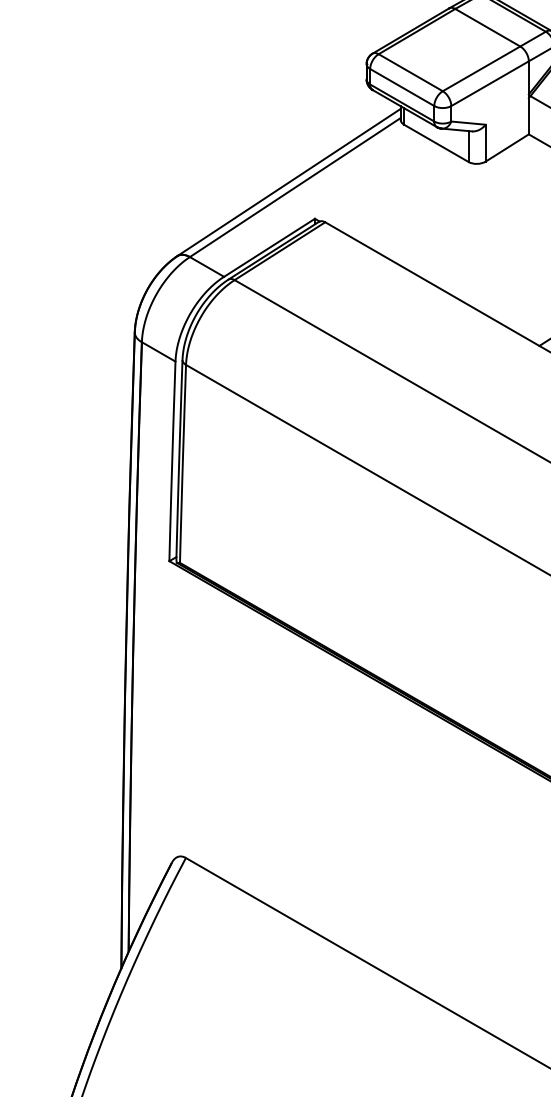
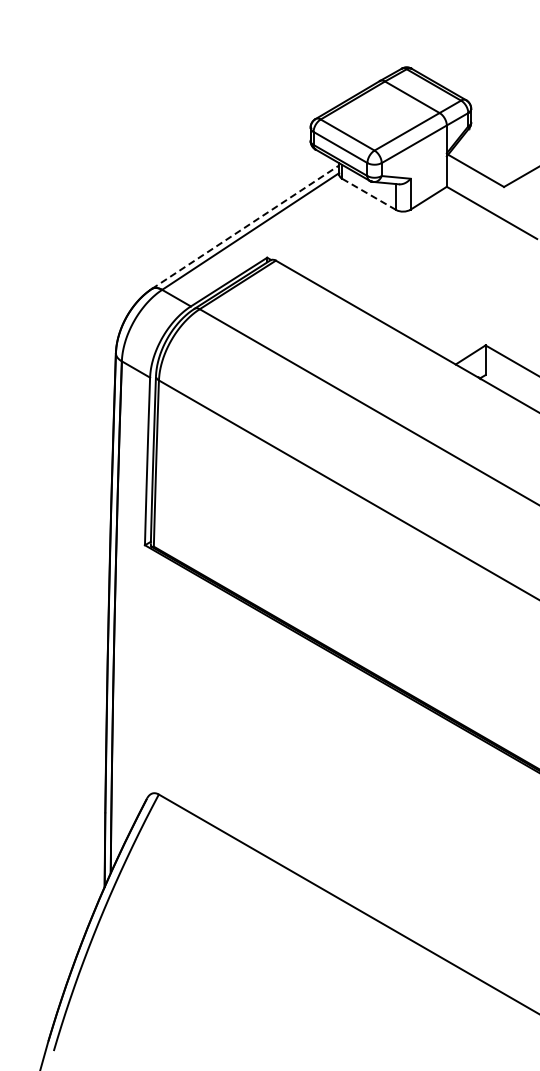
line: (436, 143) -> (369, 194), solid -> dashed
line: (289, 181) -> (245, 226), solid -> dashed

